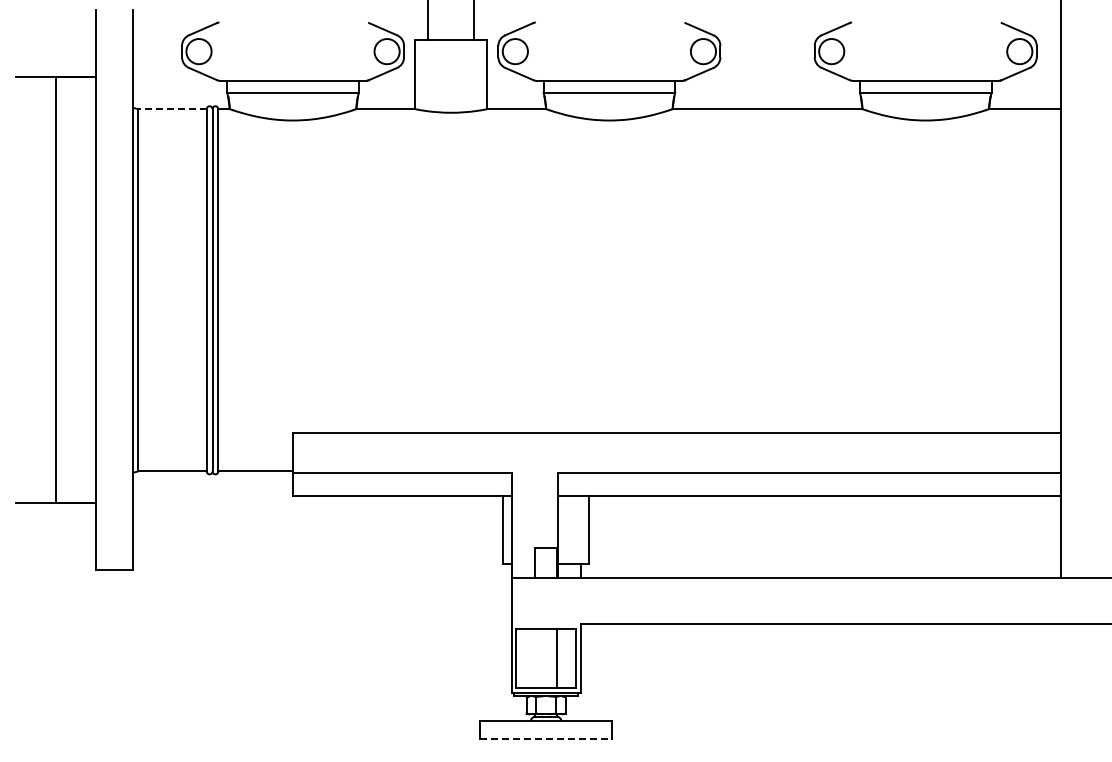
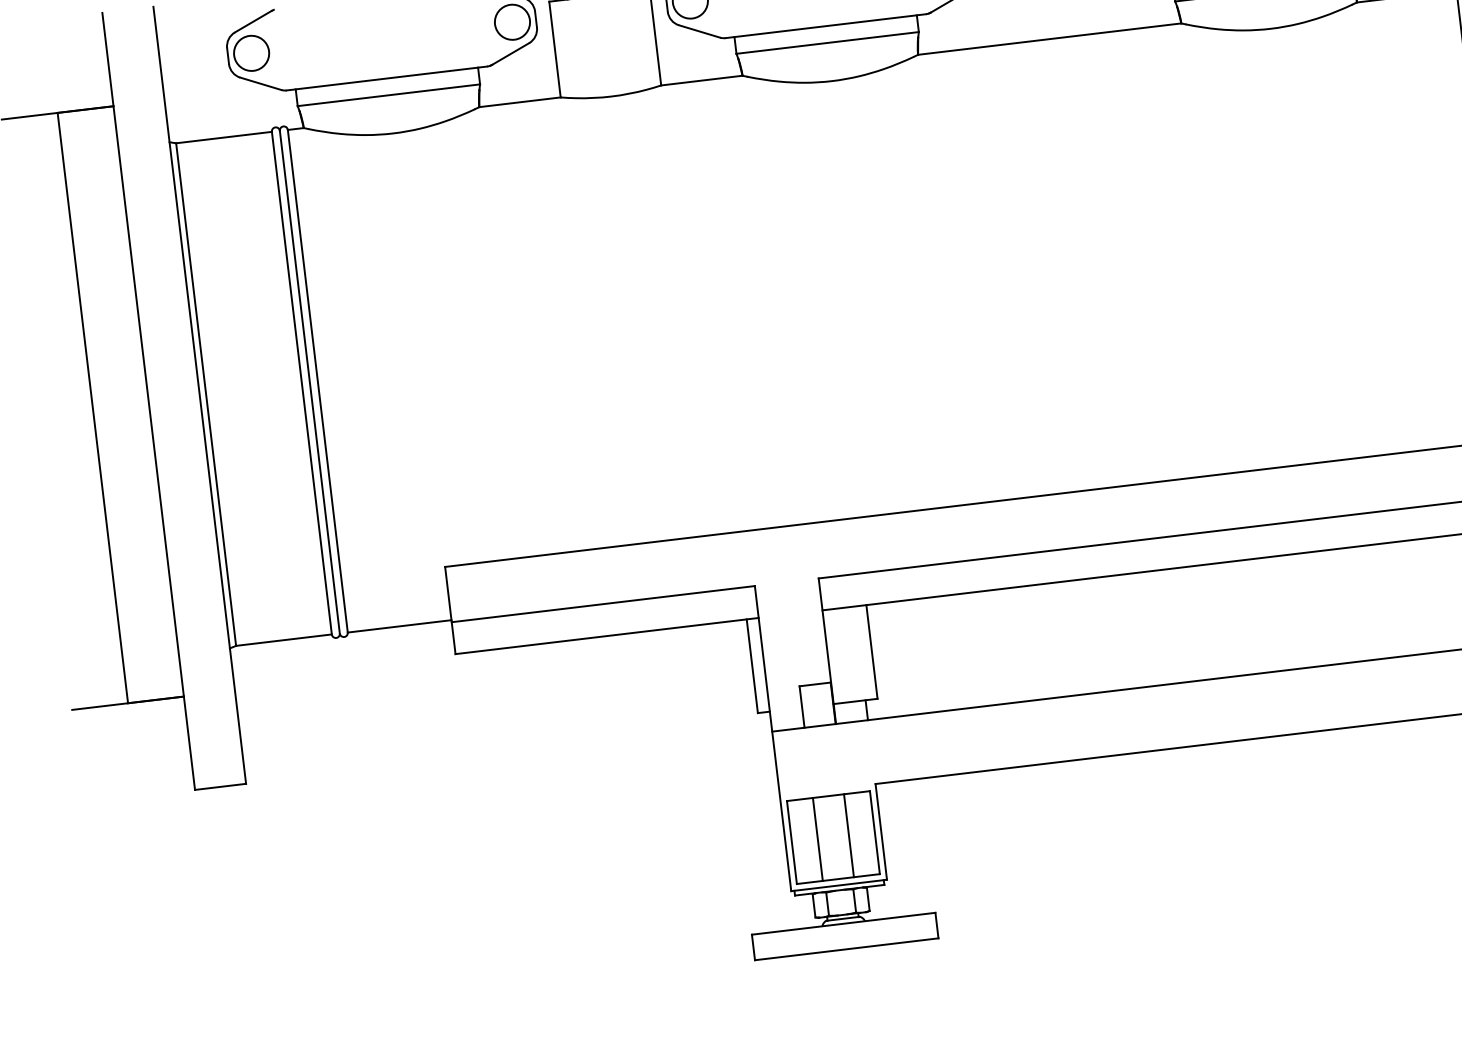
line: (172, 109) -> (224, 138), dashed -> solid
line: (534, 658) -> (817, 839), added
line: (546, 738) -> (847, 948), dashed -> solid

